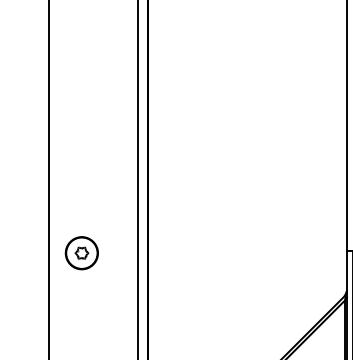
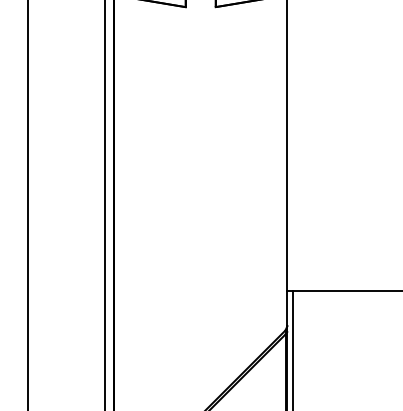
part: (81, 253) -> (56, 293), removed

